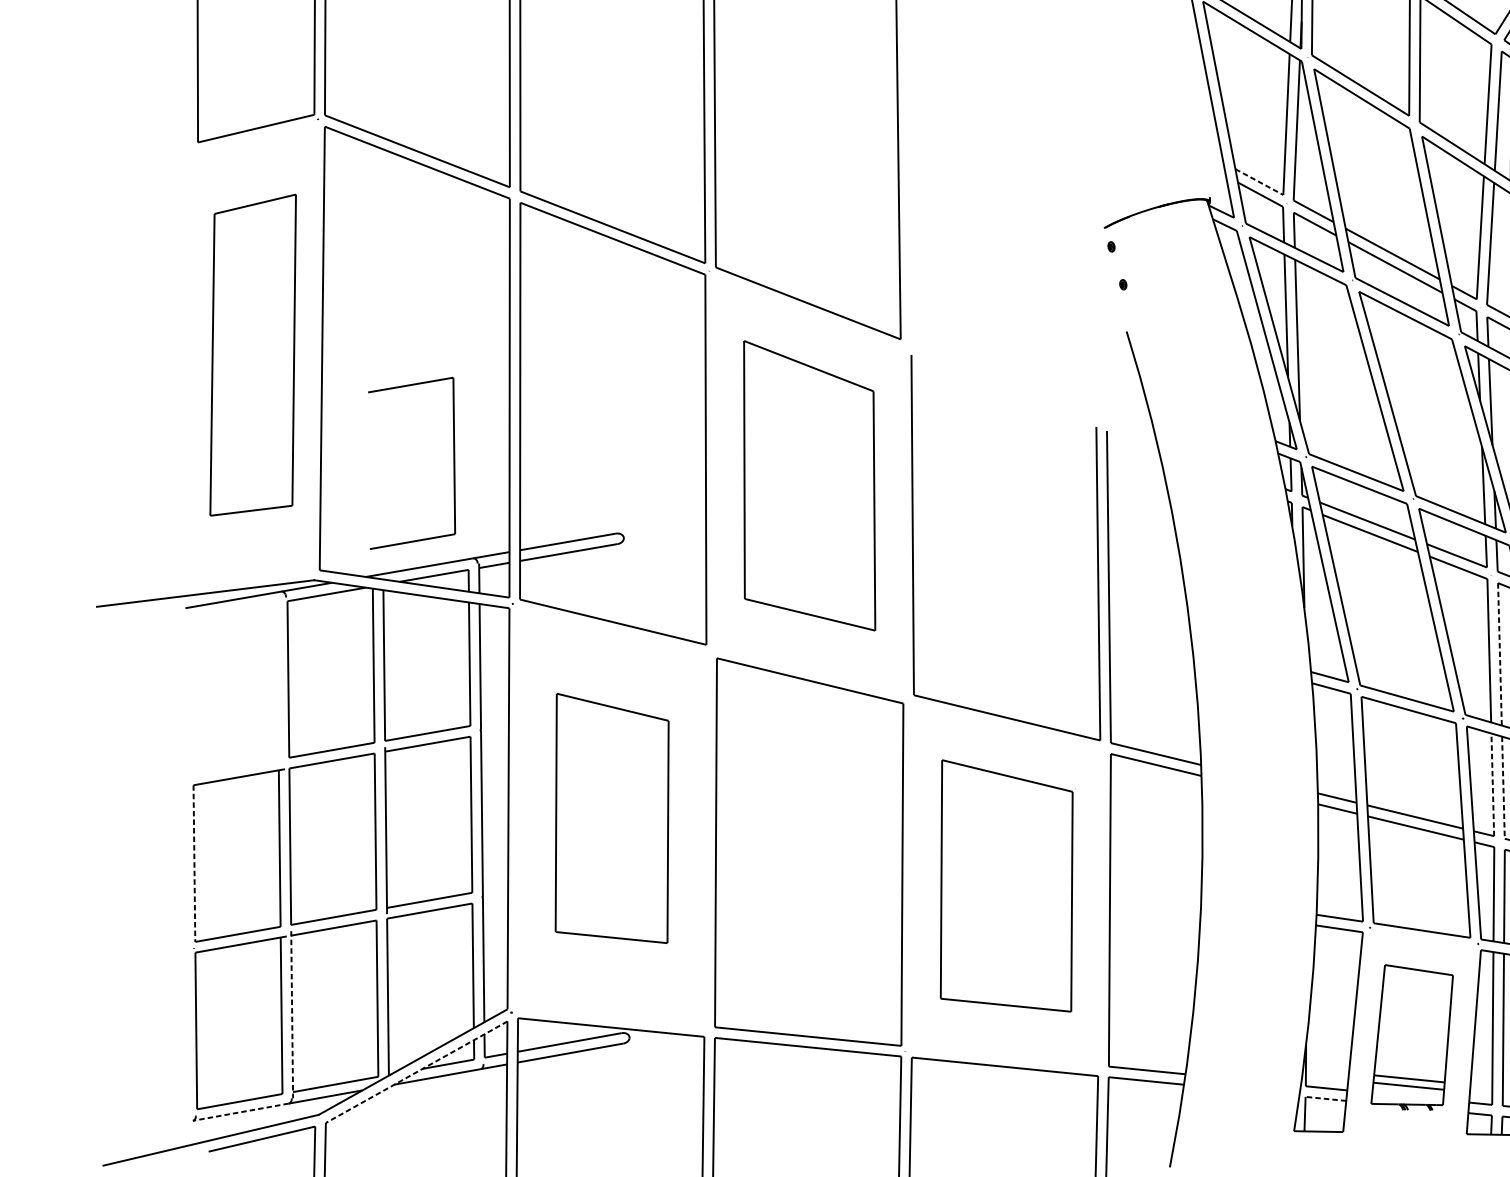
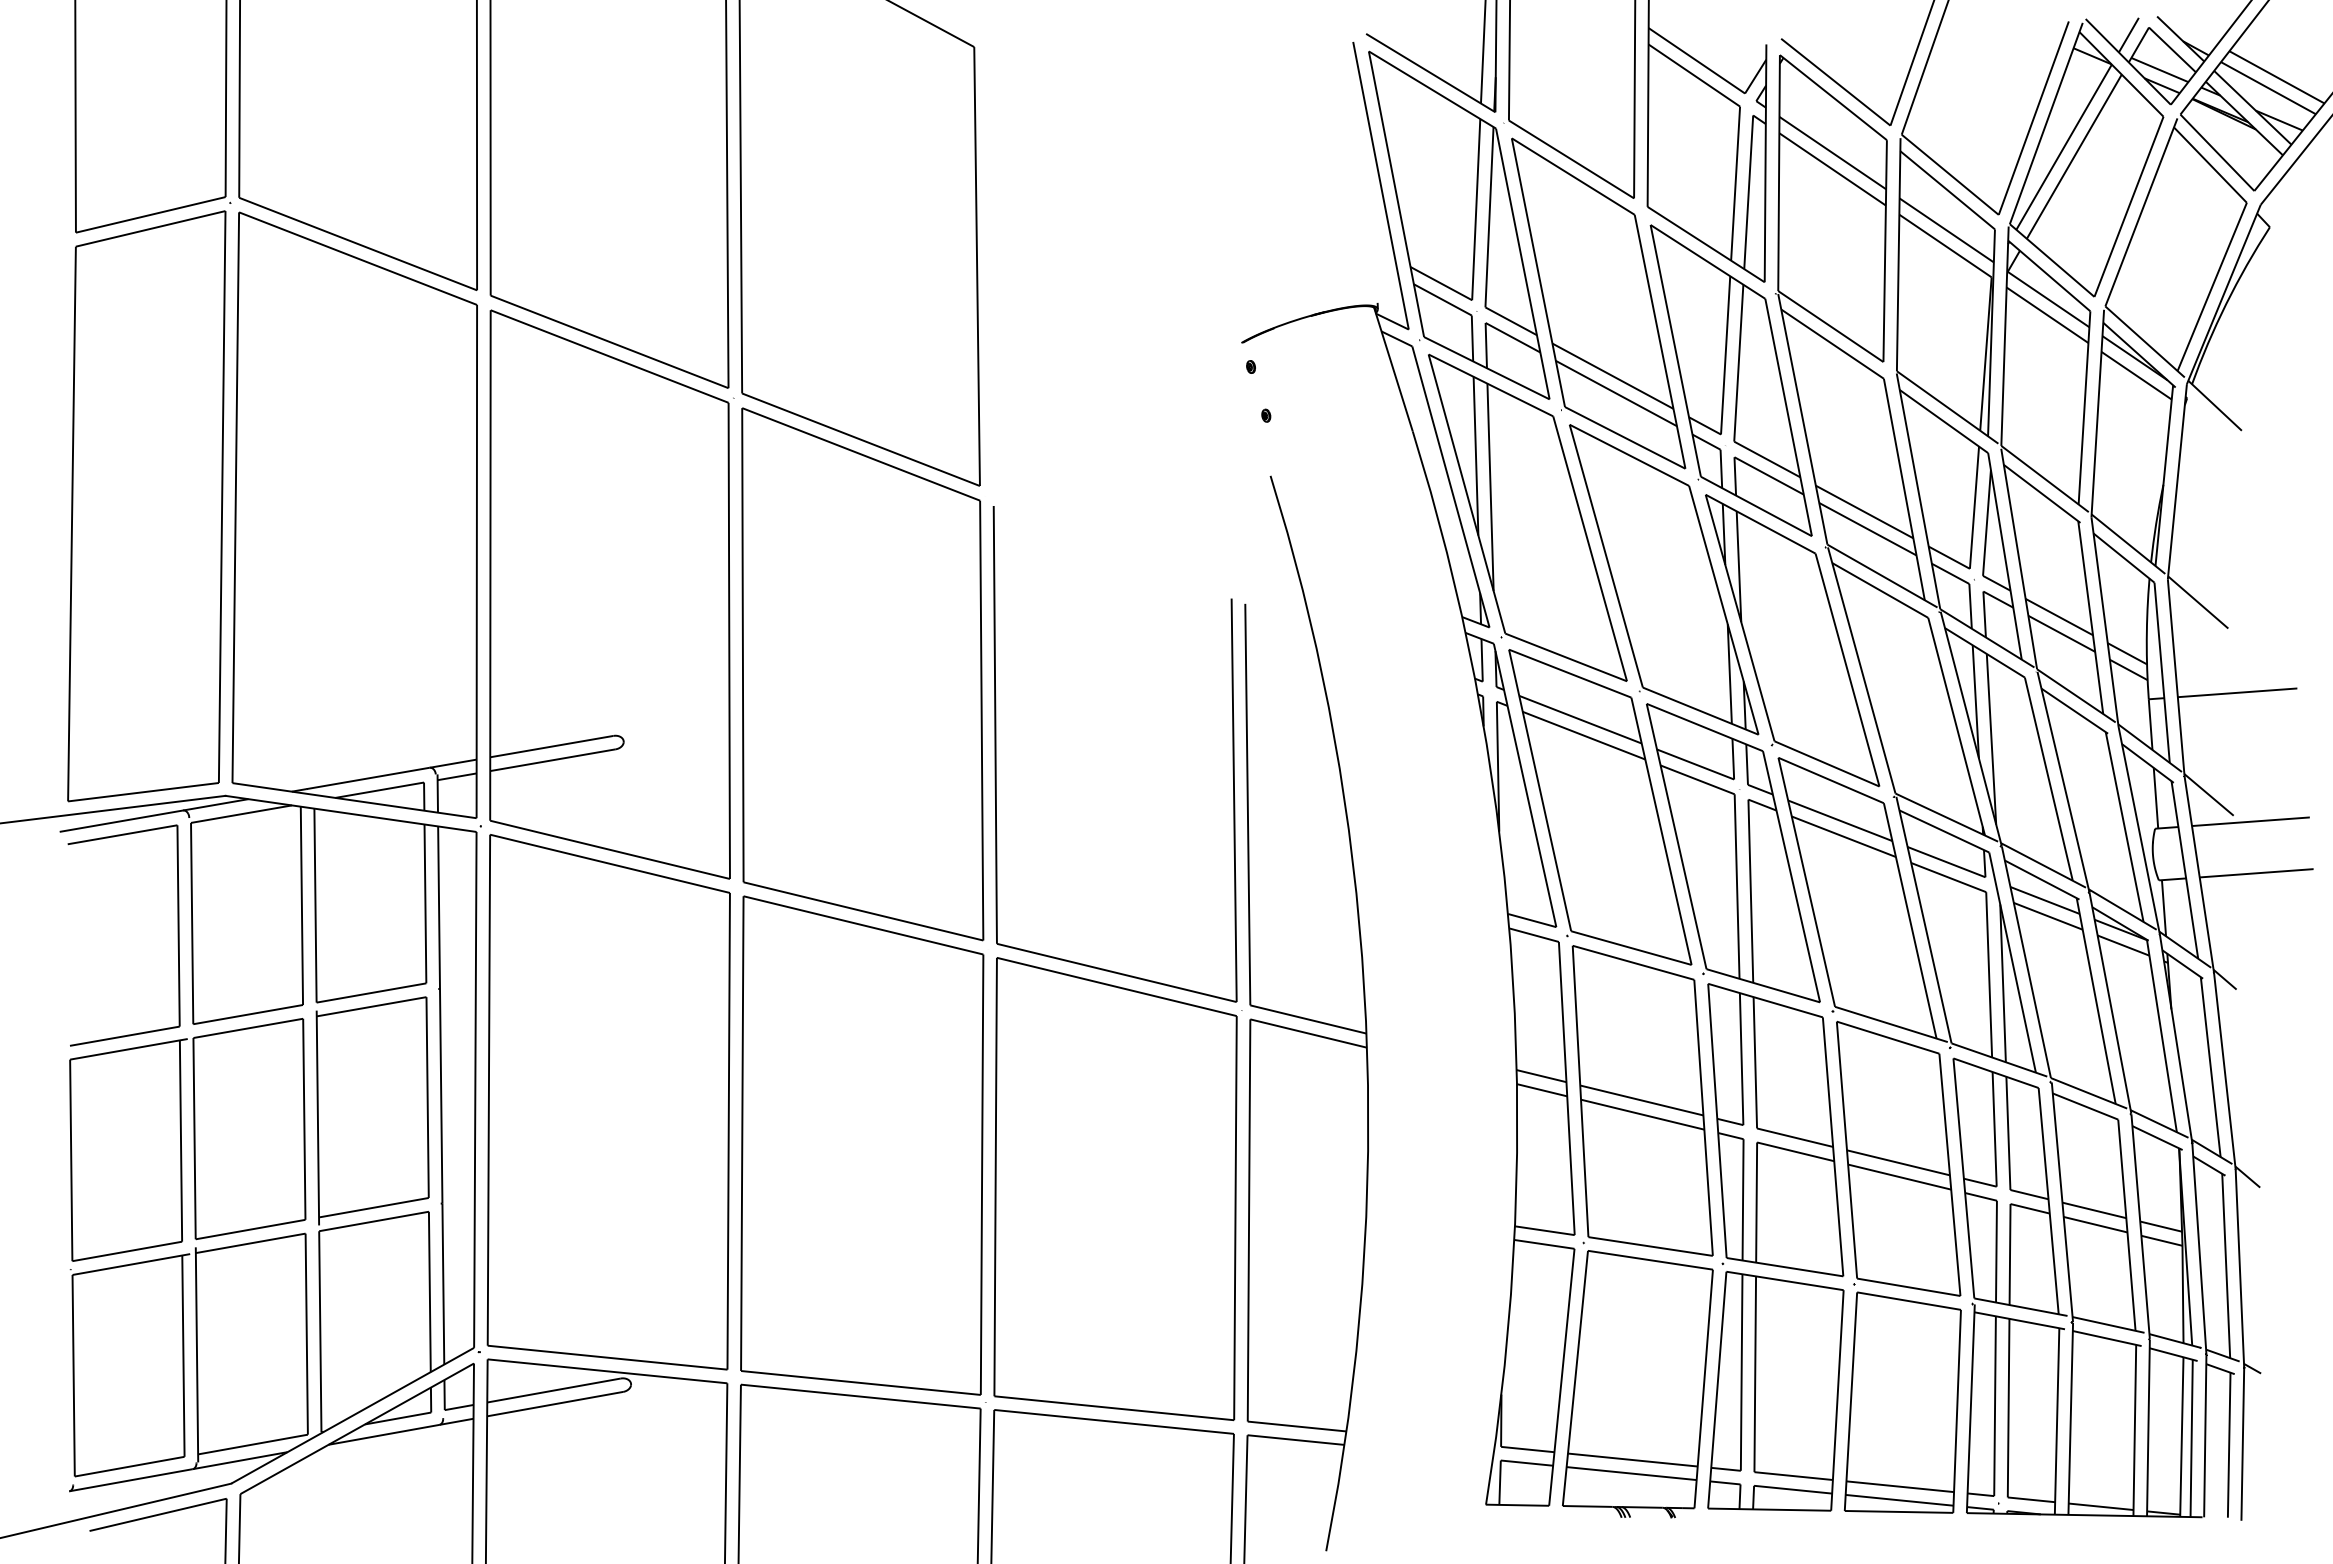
line: (1259, 181) -> (1441, 283), dashed -> solid
part: (252, 355) -> (146, 506), size x1.43
part: (453, 463) -> (177, 935), moved
part: (809, 485) -> (862, 674), size x1.43
line: (1499, 654) -> (1750, 891), dashed -> solid
line: (1492, 784) -> (1741, 1058), dashed -> solid
line: (1503, 787) -> (1755, 1062), dashed -> solid
part: (612, 818) -> (608, 1102), size x1.67
line: (194, 863) -> (71, 1160), dashed -> solid
part: (1007, 886) -> (1117, 1189), size x1.43
line: (292, 1014) -> (197, 1354), dashed -> solid
part: (1411, 1037) -> (1637, 1384), size x1.43
line: (416, 1071) -> (357, 1428), dashed -> solid
line: (1325, 1099) -> (1526, 1463), dashed -> solid
line: (240, 1112) -> (130, 1480), dashed -> solid

